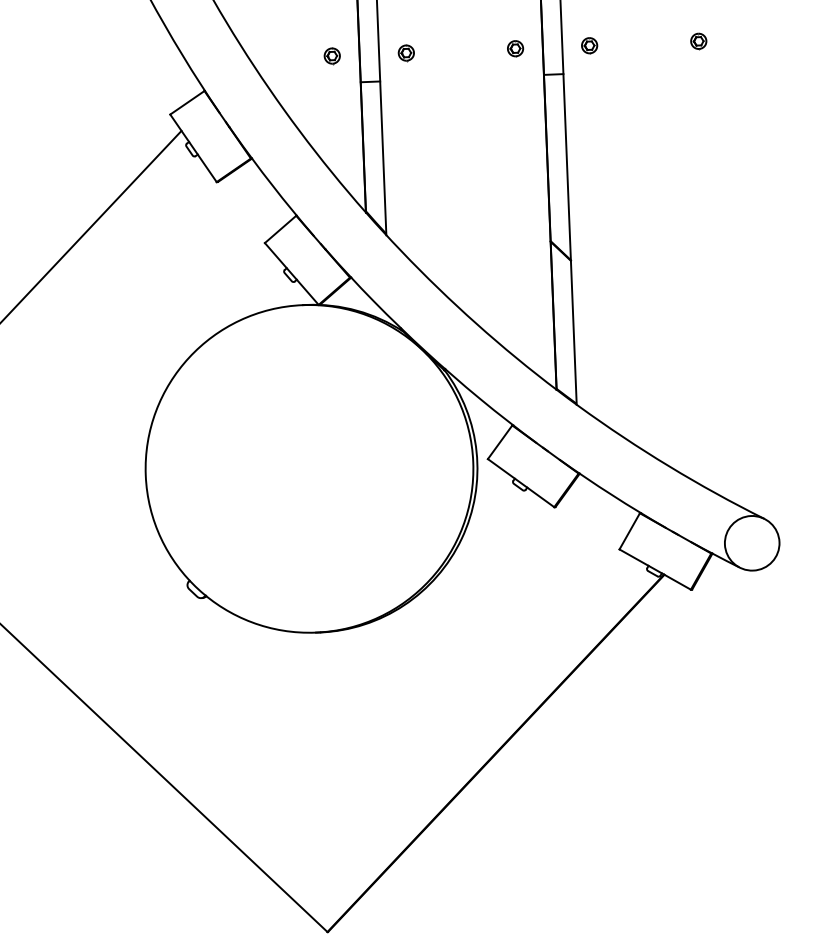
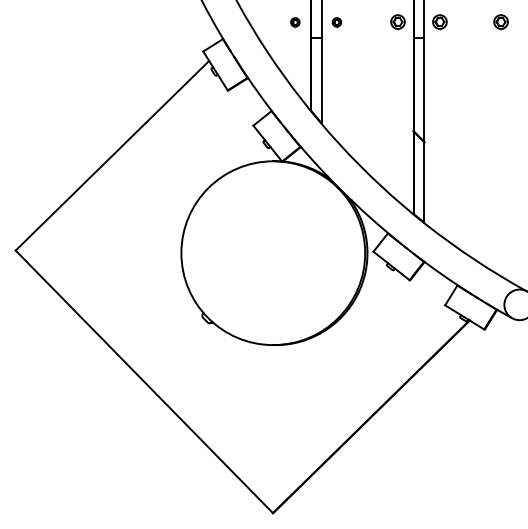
part: (697, 41) -> (500, 22), size x1.6
part: (589, 45) -> (439, 22), size x1.6
part: (516, 48) -> (398, 22), size x1.6

